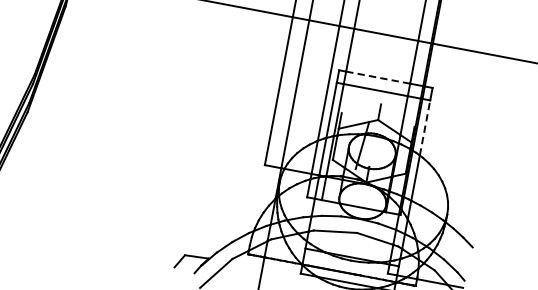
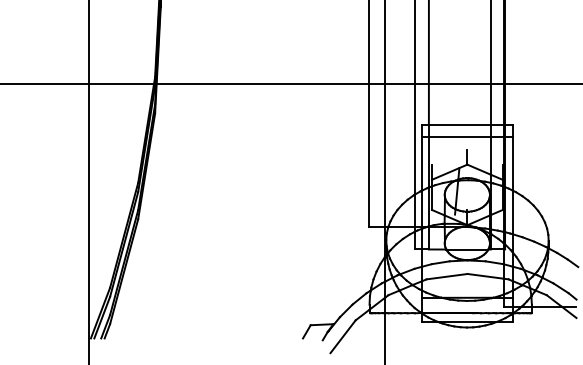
line: (377, 78) -> (459, 125), dashed -> solid
line: (424, 127) -> (512, 163), dashed -> solid

